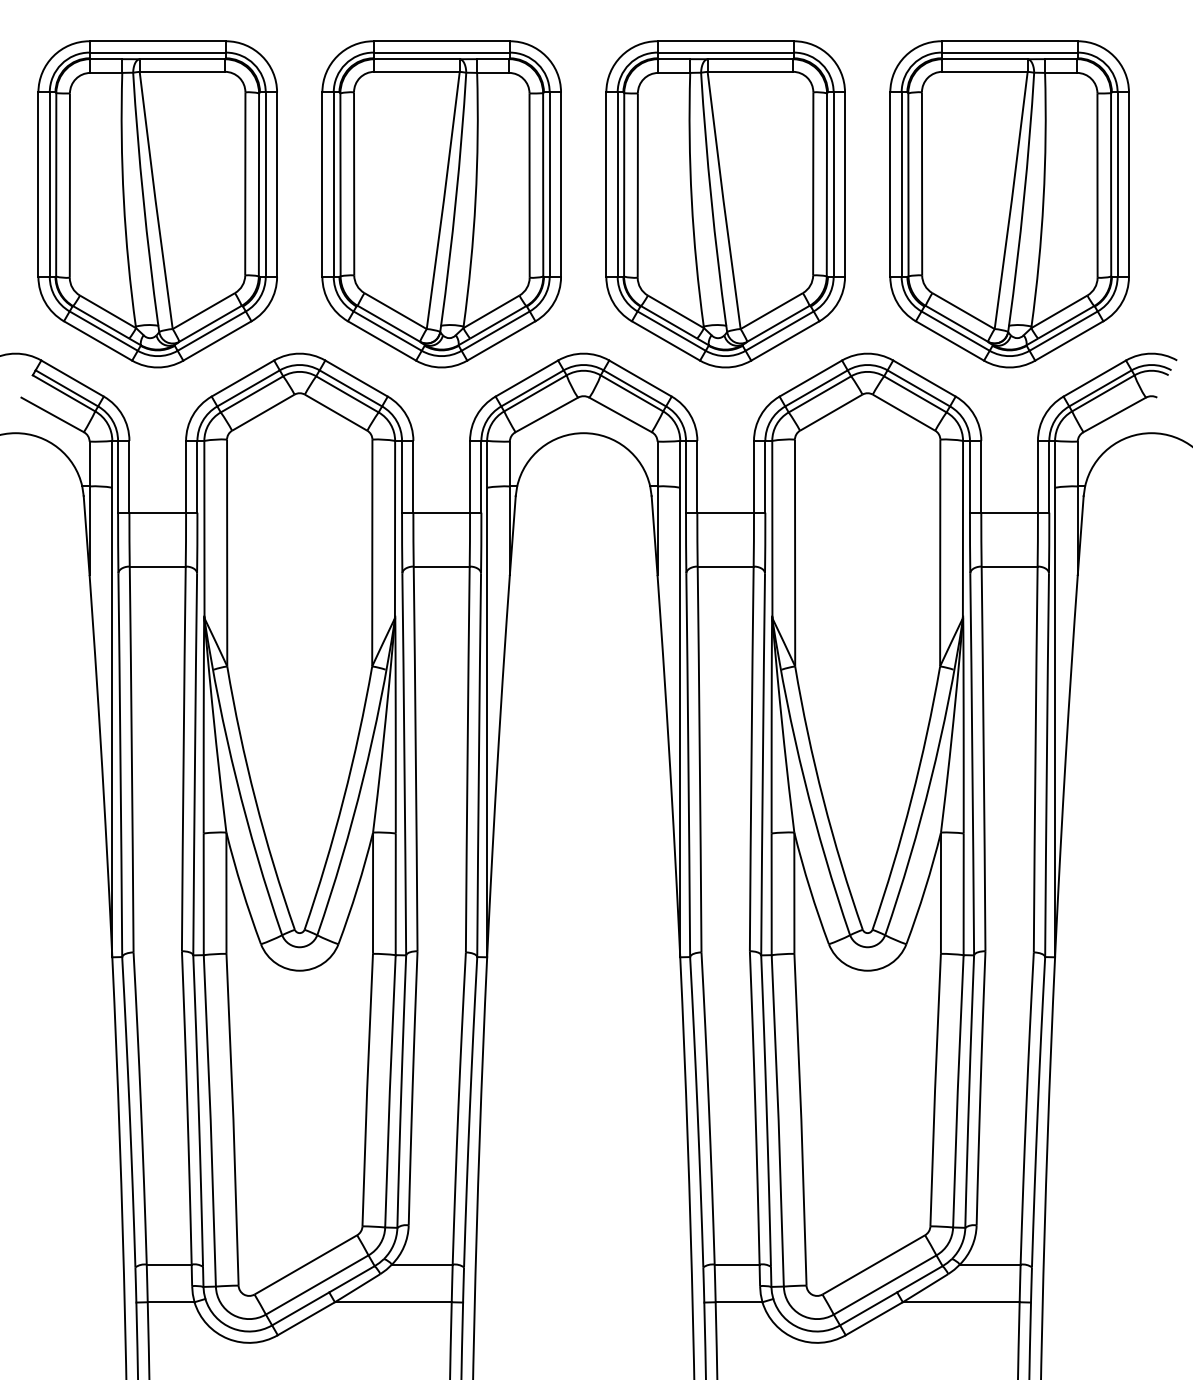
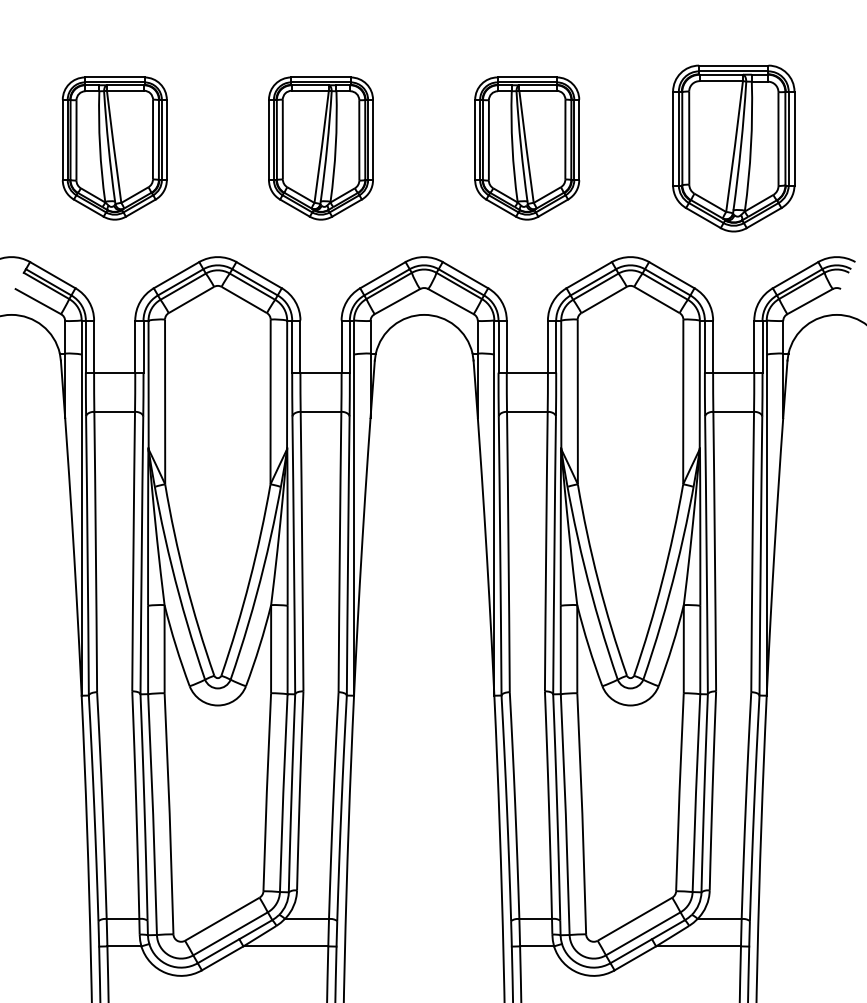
part: (157, 204) -> (114, 148), size x0.6
part: (440, 204) -> (320, 148), size x0.6
part: (724, 204) -> (526, 148), size x0.6
part: (1009, 204) -> (733, 148), size x0.7

